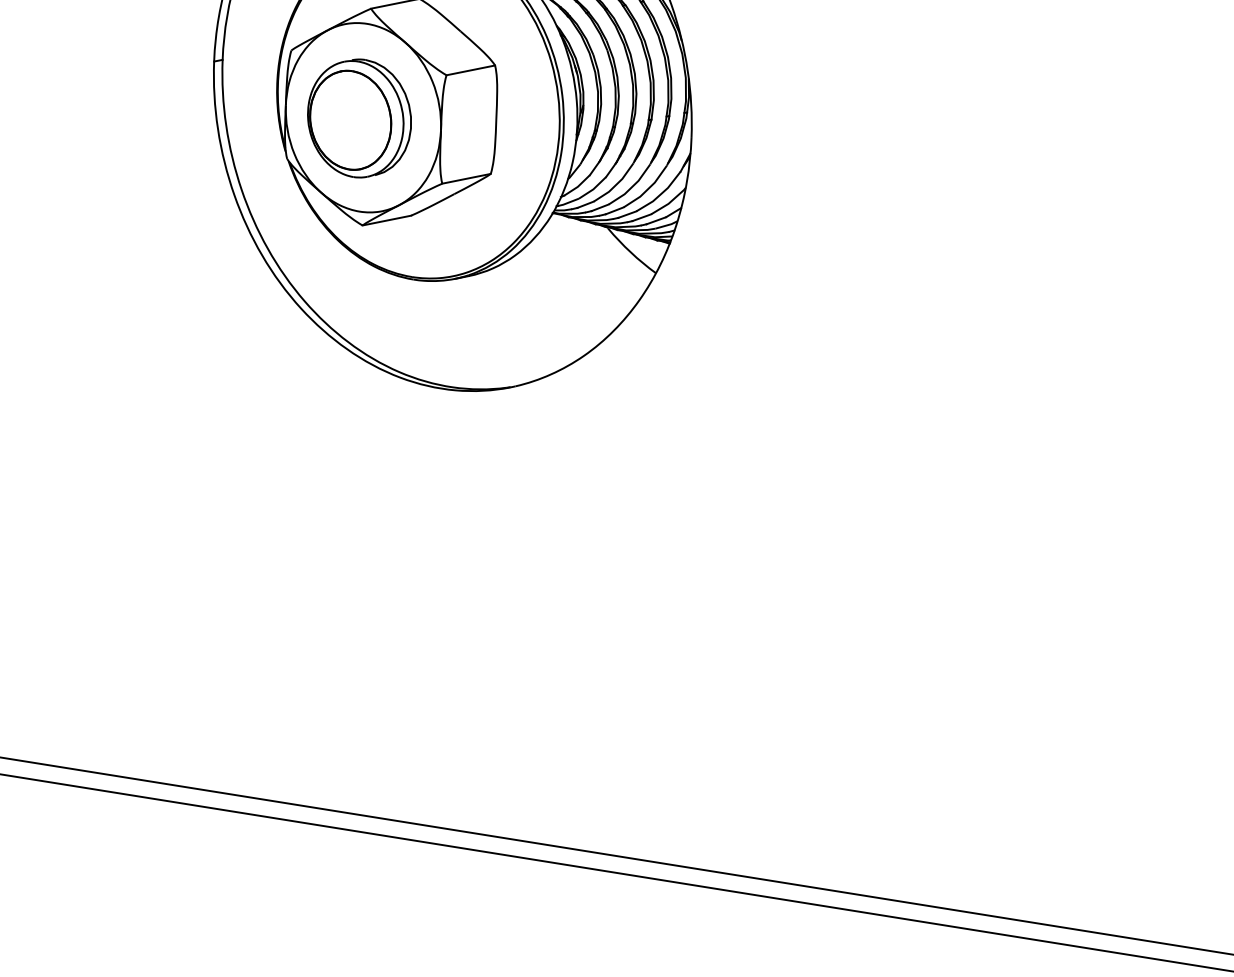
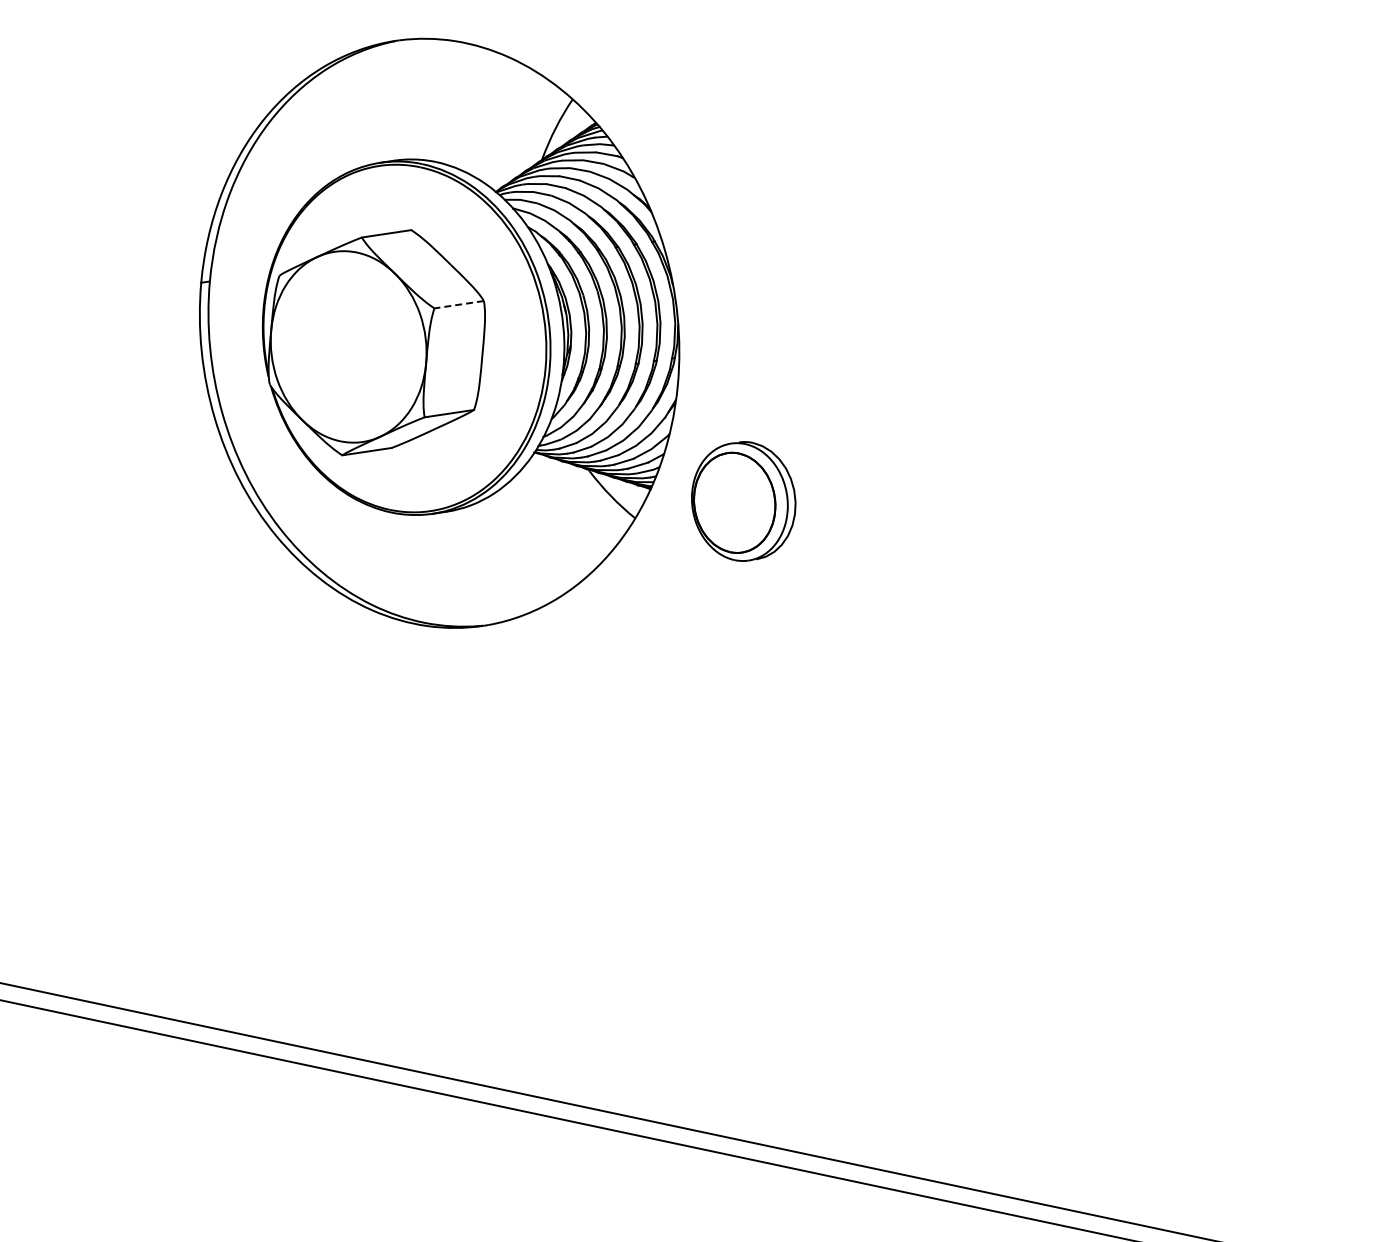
line: (471, 70) -> (459, 304), solid -> dashed
part: (359, 118) -> (743, 501), moved

